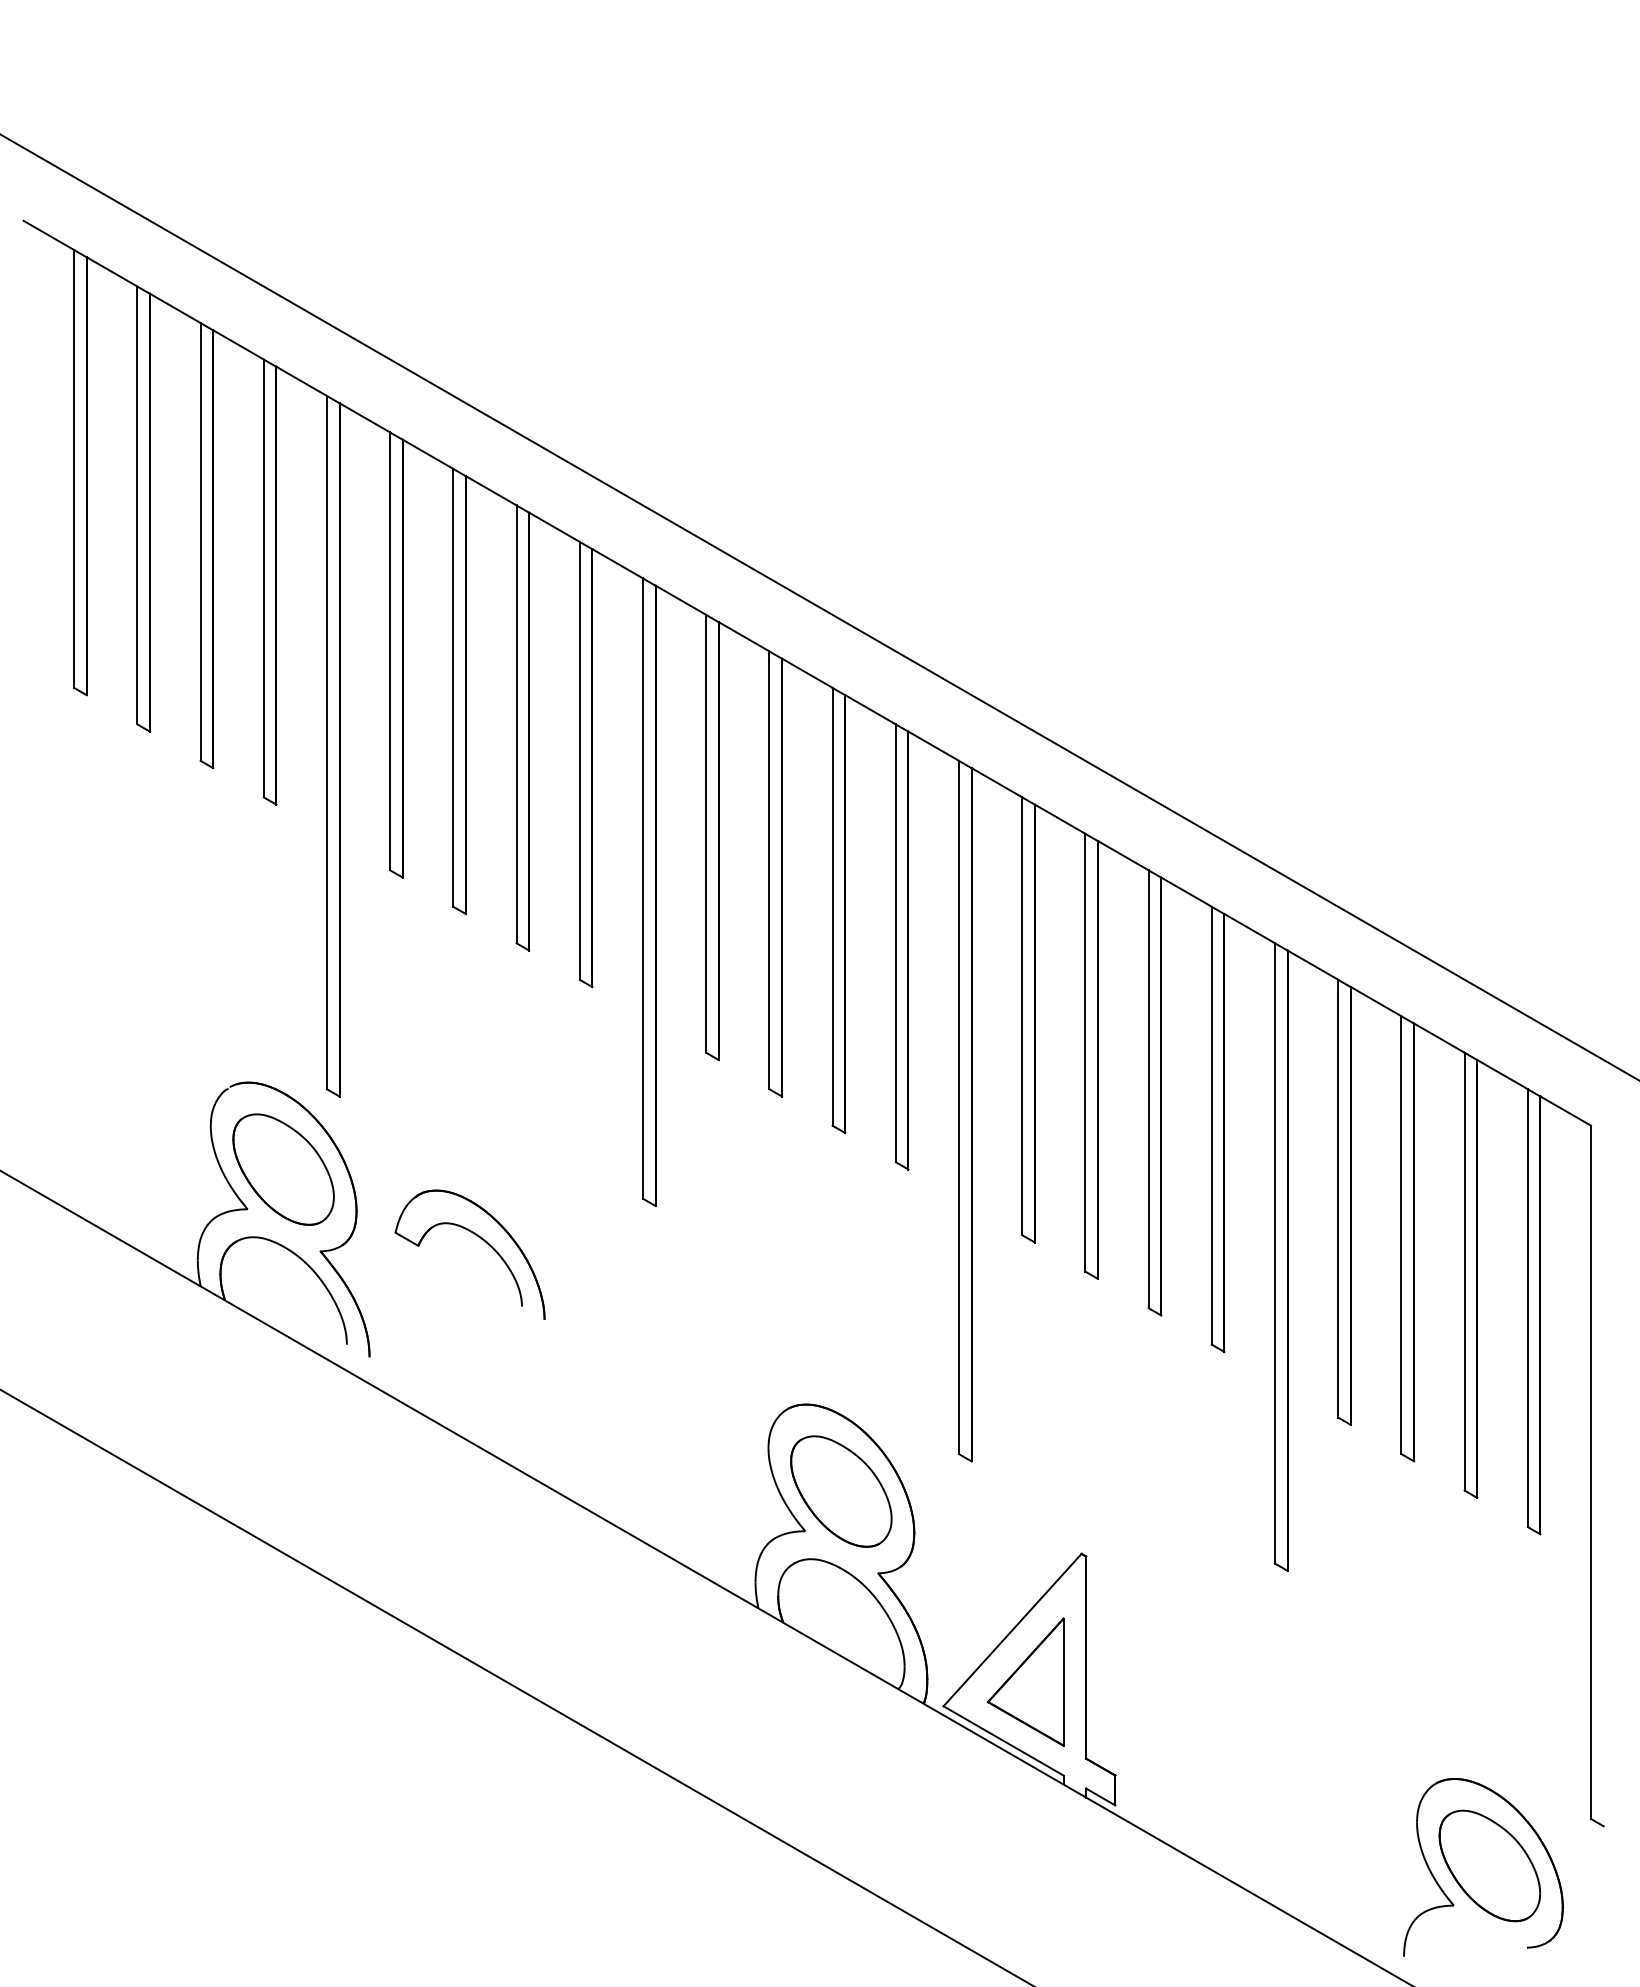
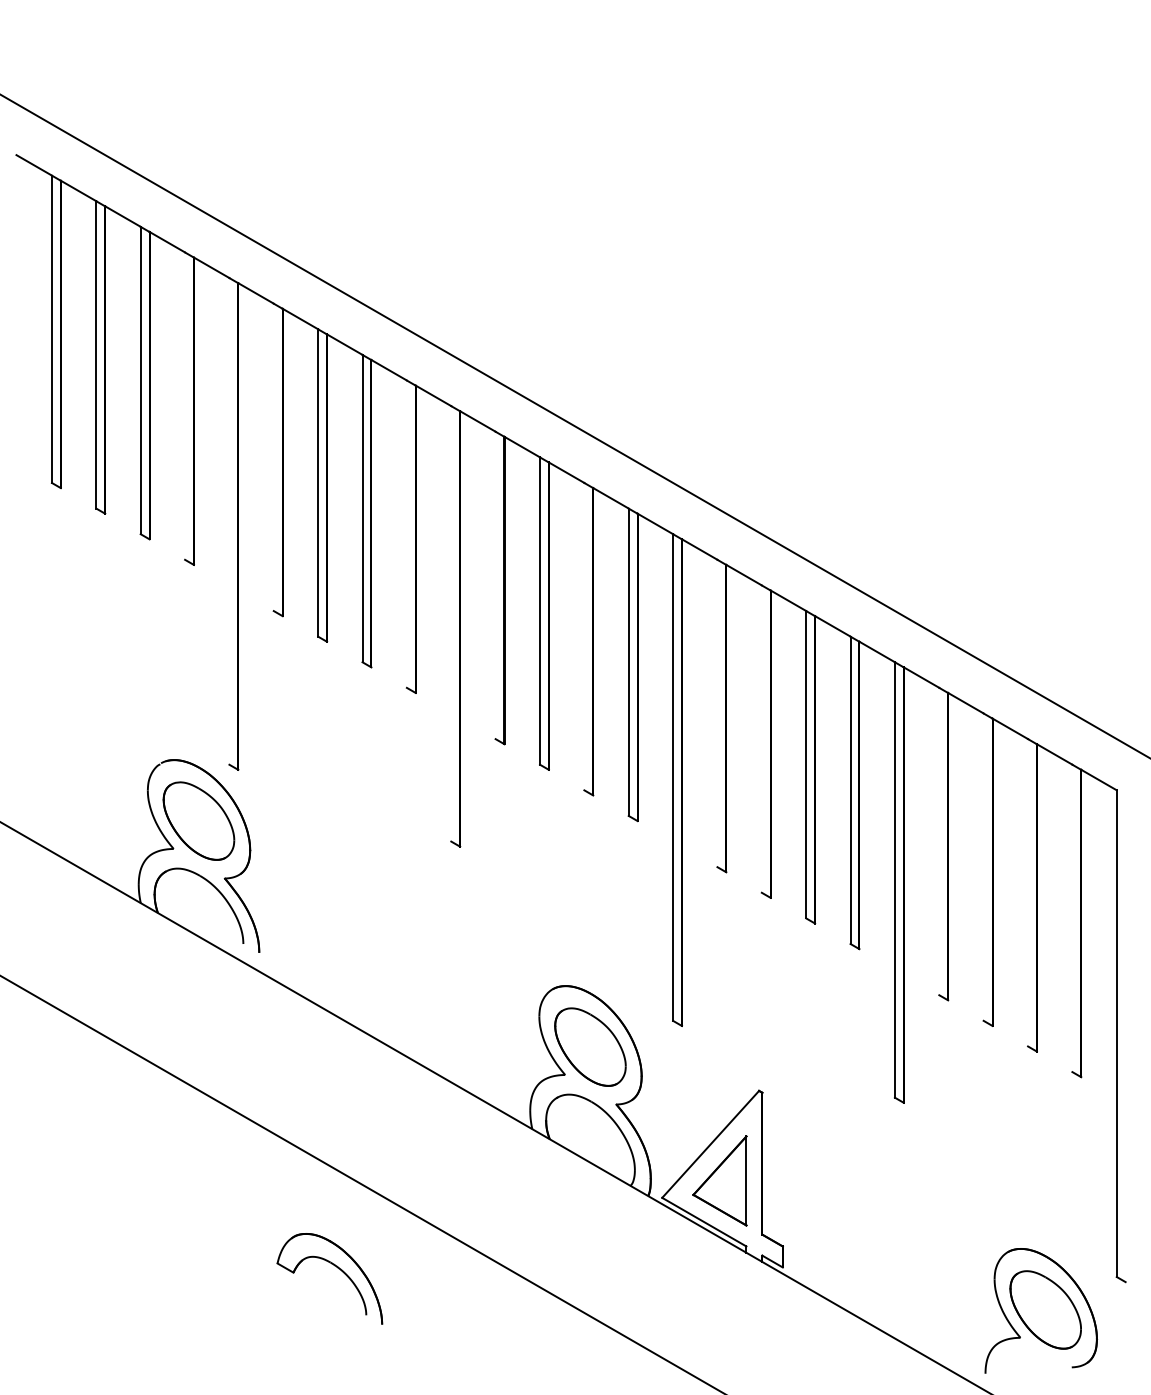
line: (263, 578) -> (184, 406), removed
line: (390, 651) -> (273, 457), removed
line: (327, 742) -> (229, 521), removed
line: (579, 760) -> (406, 533), removed
line: (706, 833) -> (495, 585), removed
line: (643, 888) -> (451, 623), removed
line: (832, 906) -> (584, 636), removed
line: (1022, 1016) -> (717, 713), removed
line: (1085, 1052) -> (761, 738), removed
line: (1338, 1198) -> (939, 841), removed
line: (1401, 1235) -> (983, 867), removed
part: (482, 1240) -> (338, 1268), moved
line: (1464, 1271) -> (1027, 892), removed
line: (1527, 1308) -> (1072, 918), removed

